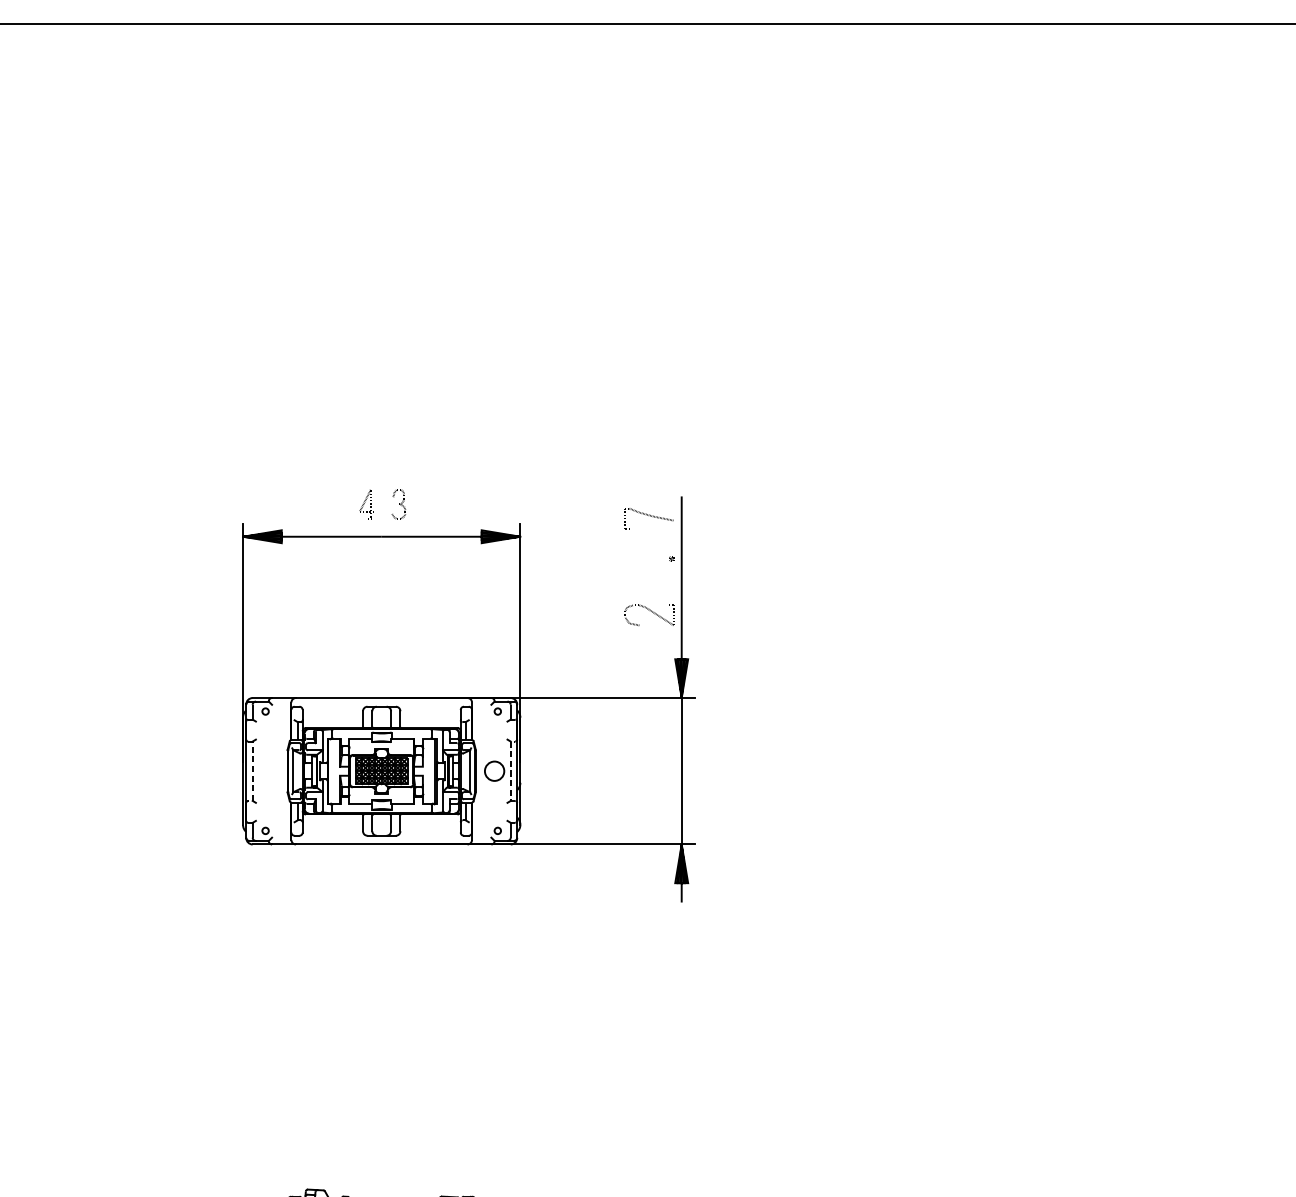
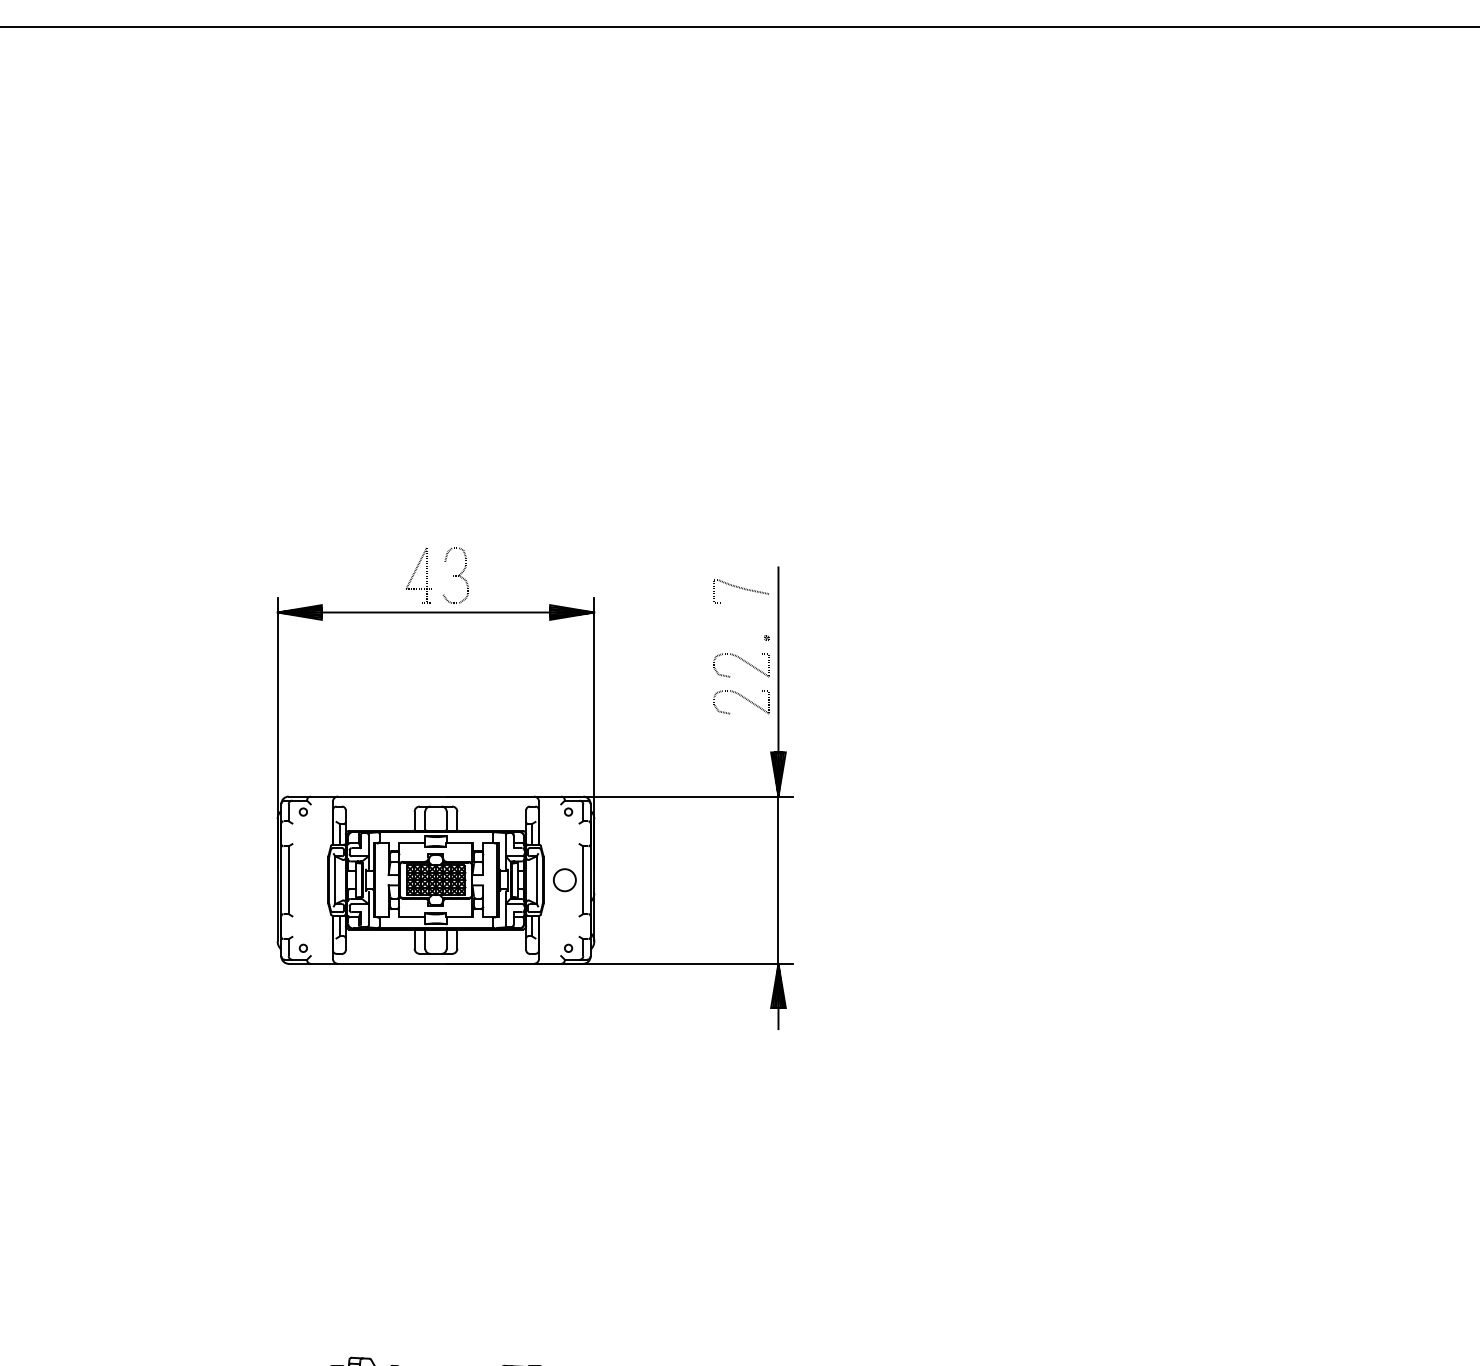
part: (366, 504) -> (418, 575), size x1.67
part: (398, 504) -> (455, 575), size x1.67
curve: (651, 580) -> (744, 662), added
line: (252, 771) -> (288, 880), dashed -> solid
line: (510, 771) -> (583, 880), dashed -> solid

